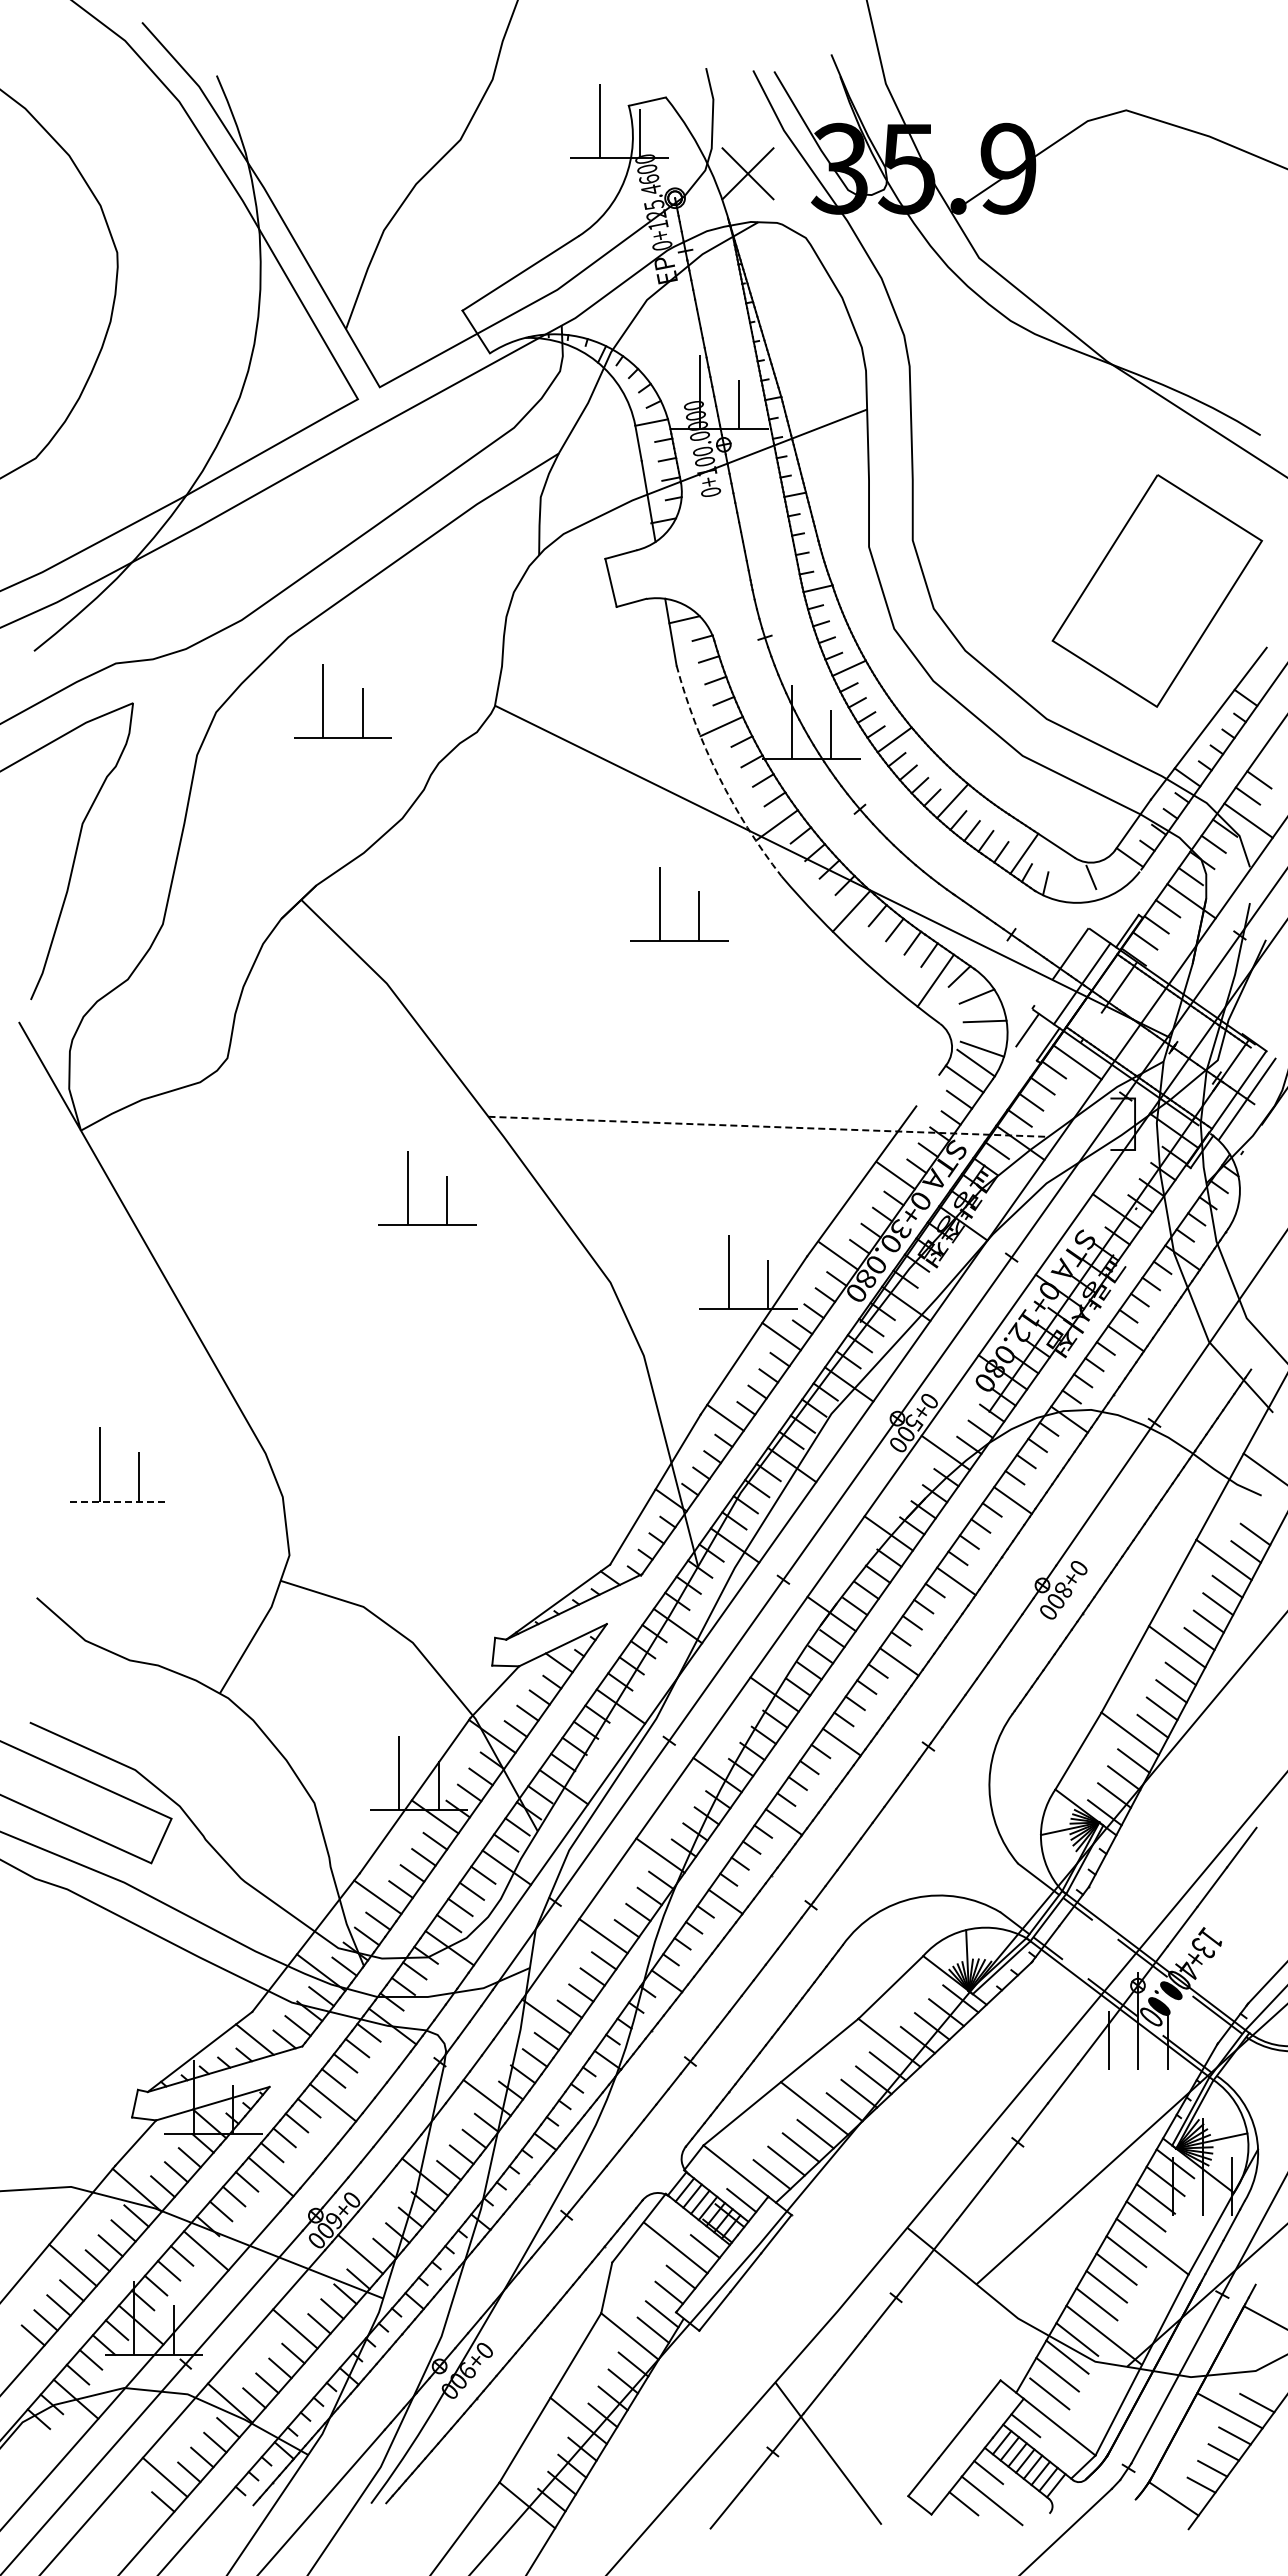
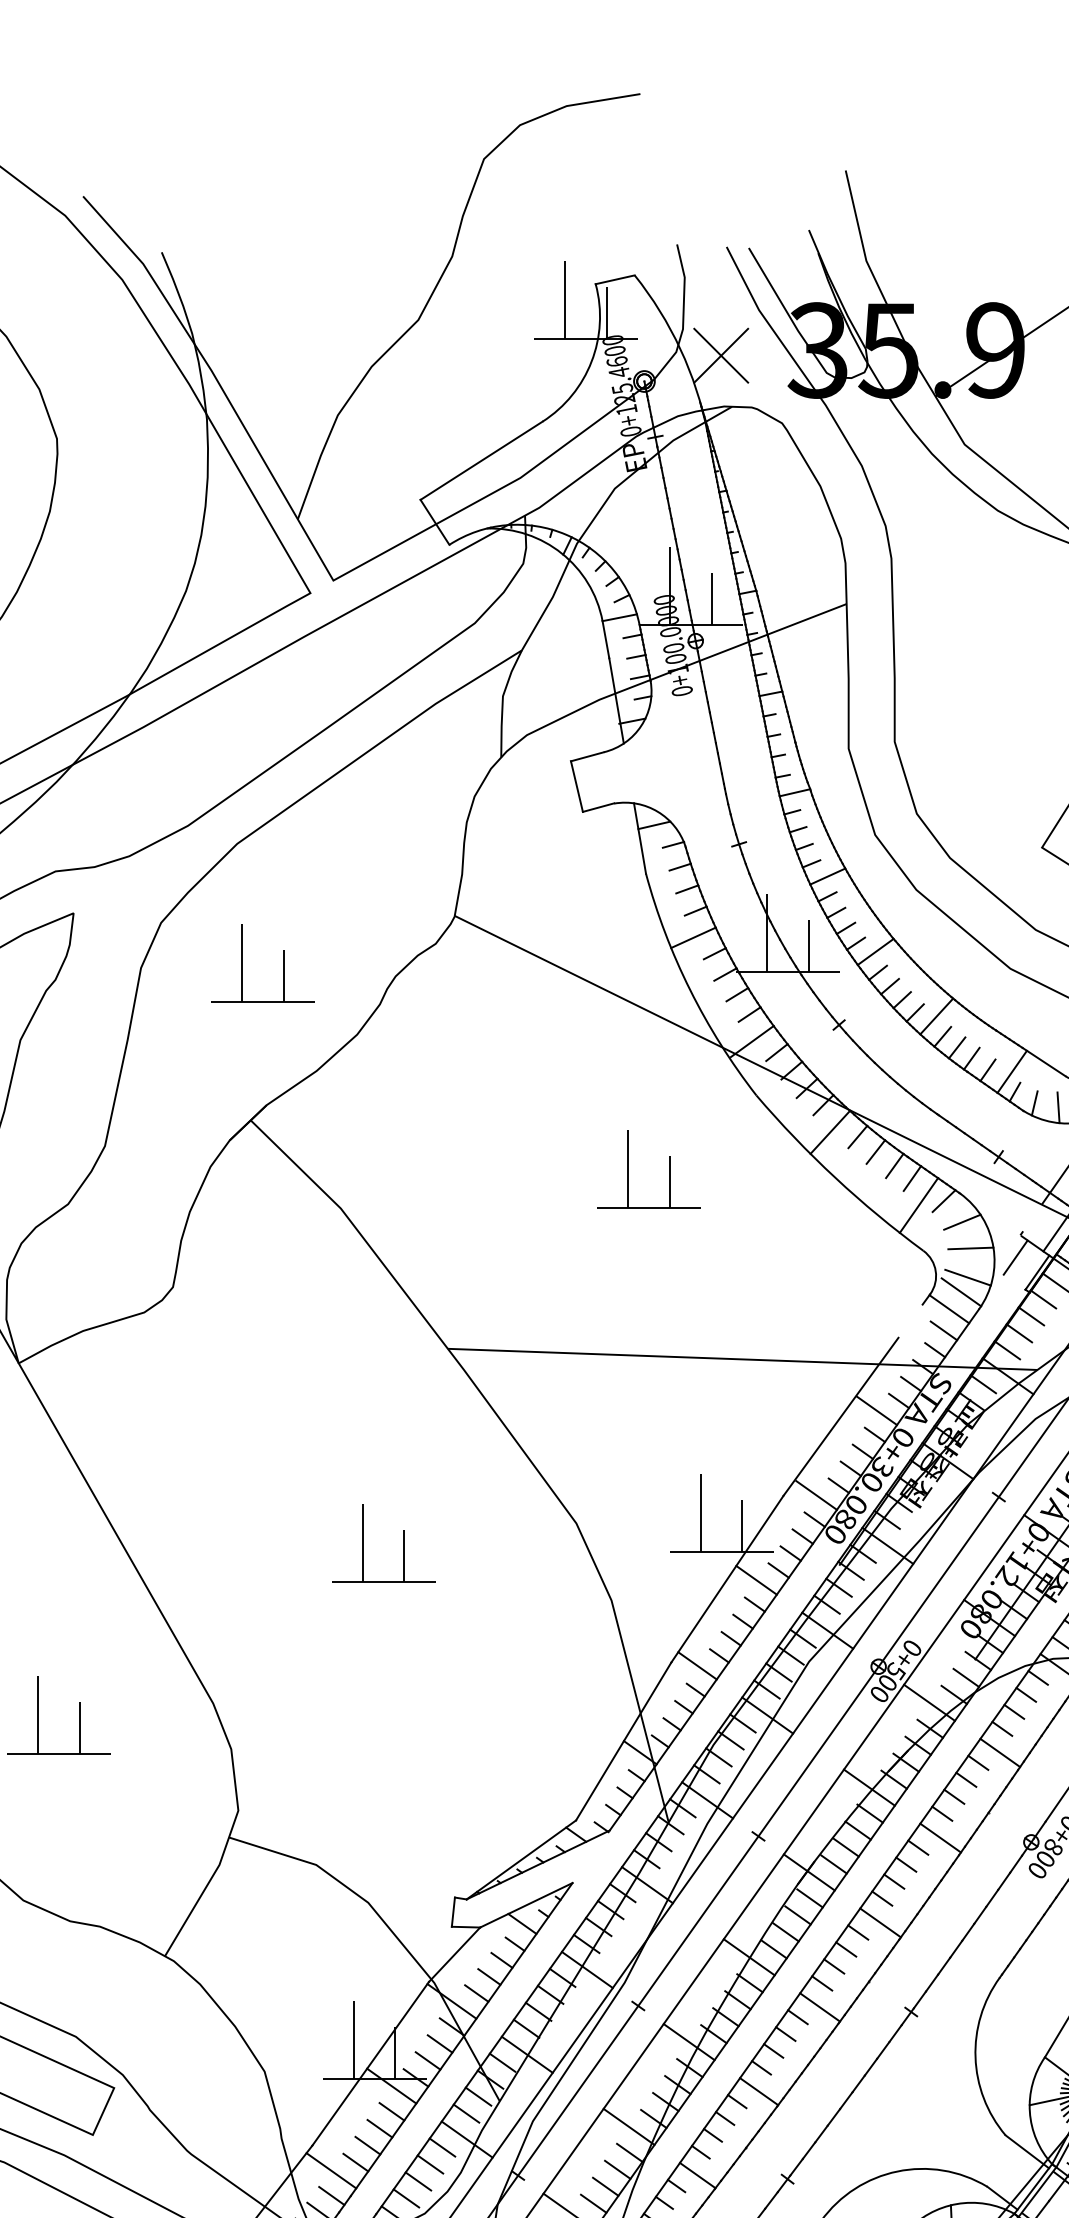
part: (323, 701) -> (242, 964), moved
arc: (718, 776) -> (690, 990), dashed -> solid
line: (1068, 887) -> (1058, 1107), added
part: (660, 904) -> (629, 1169), moved
line: (768, 1126) -> (742, 1359), dashed -> solid
part: (408, 1188) -> (363, 1543), moved
line: (119, 1501) -> (59, 1753), dashed -> solid

